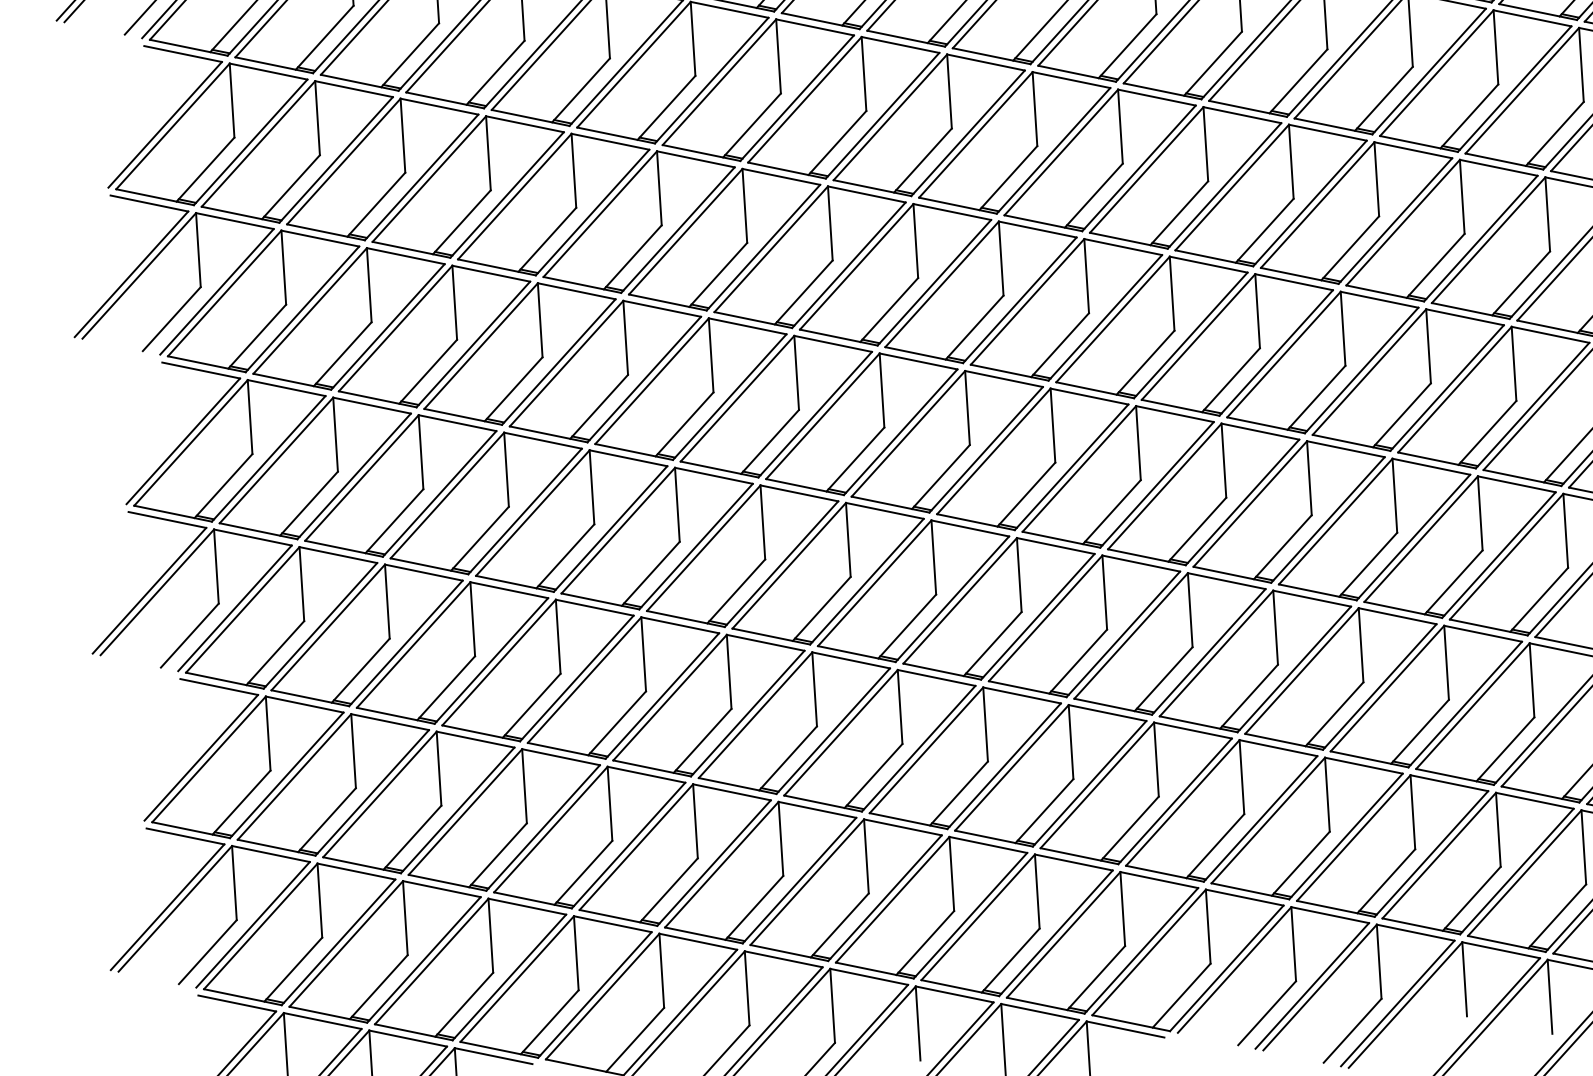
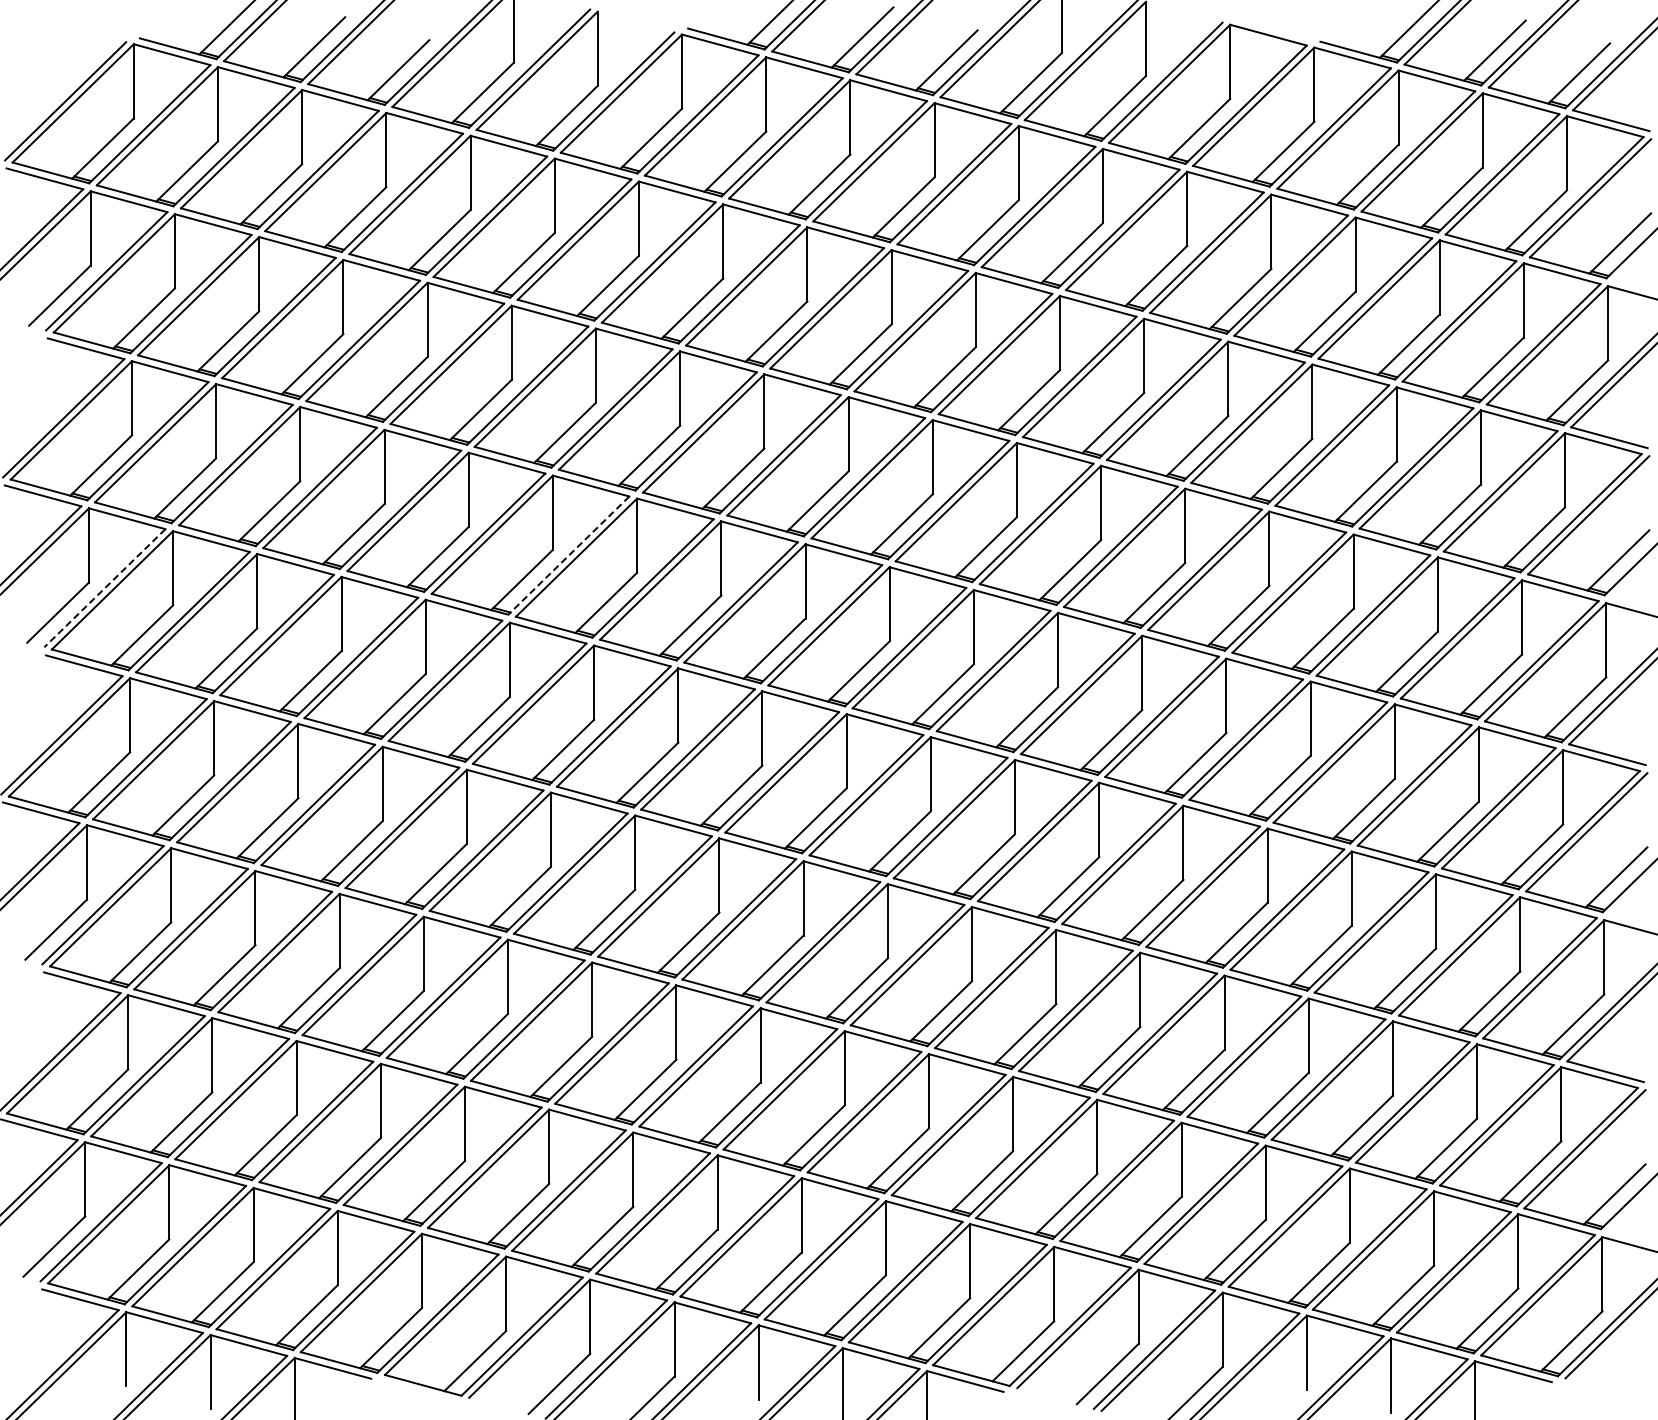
line: (677, 230) -> (568, 555), solid -> dashed
line: (216, 292) -> (104, 588), solid -> dashed

